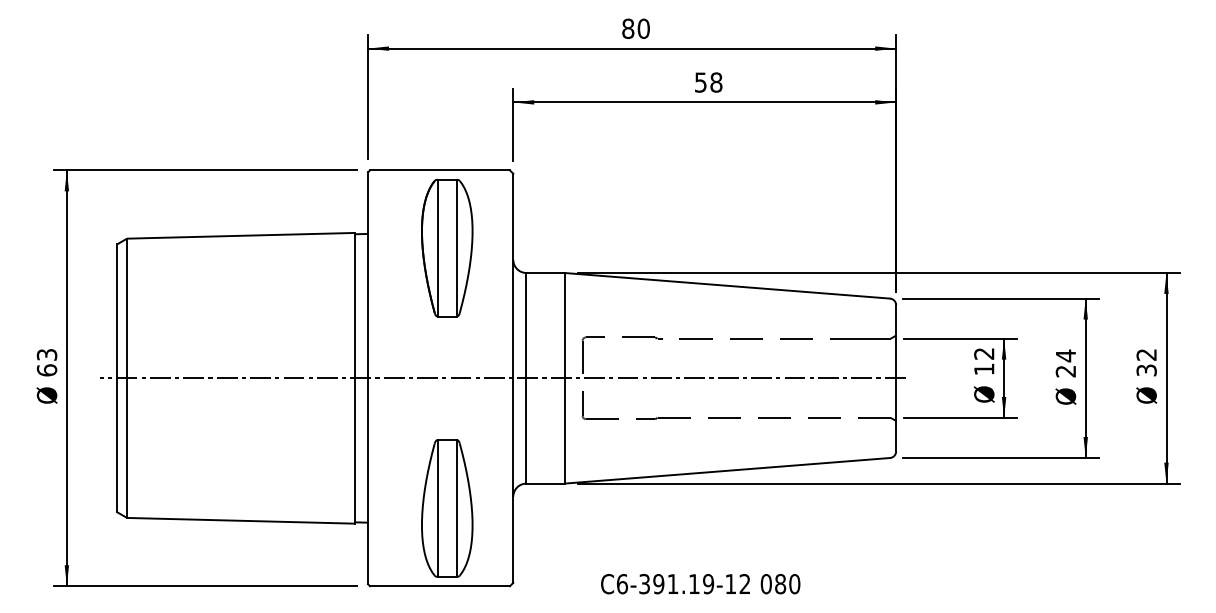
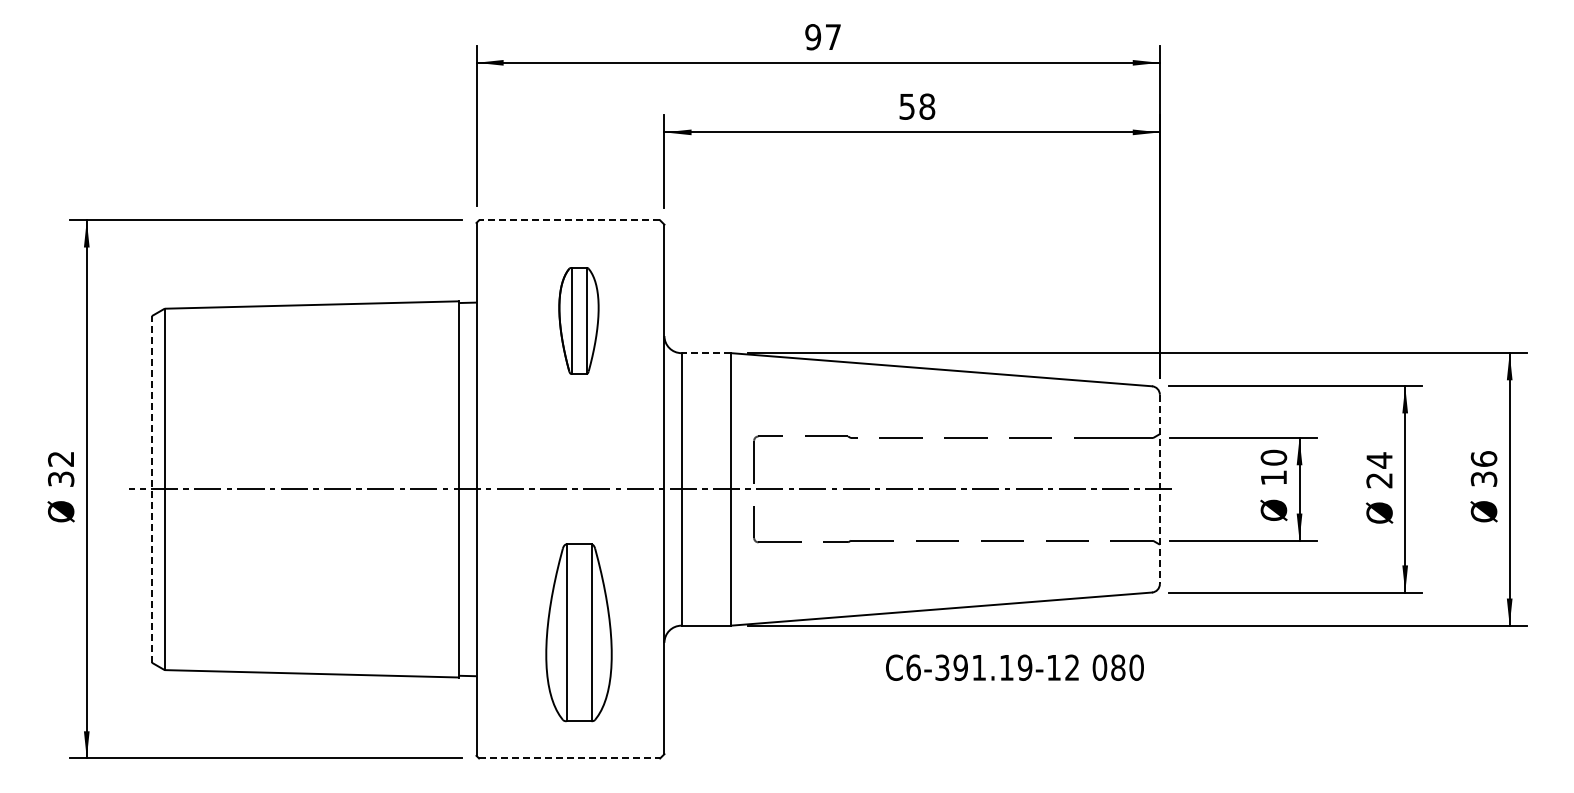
text: (636, 29) -> (823, 37), 80 -> 97
line: (439, 170) -> (569, 220), solid -> dashed
part: (446, 247) -> (578, 320), size x0.6
line: (545, 273) -> (706, 353), solid -> dashed
text: (983, 353) -> (1273, 457), 12 -> 10
text: (1146, 354) -> (1483, 458), 32 -> 36
text: (47, 362) -> (61, 468), 63 -> 32
line: (116, 377) -> (151, 488), solid -> dashed
line: (895, 378) -> (1159, 489), solid -> dashed
part: (446, 508) -> (578, 632), moved
text: (700, 583) -> (1014, 667), moved
line: (439, 586) -> (569, 758), solid -> dashed

